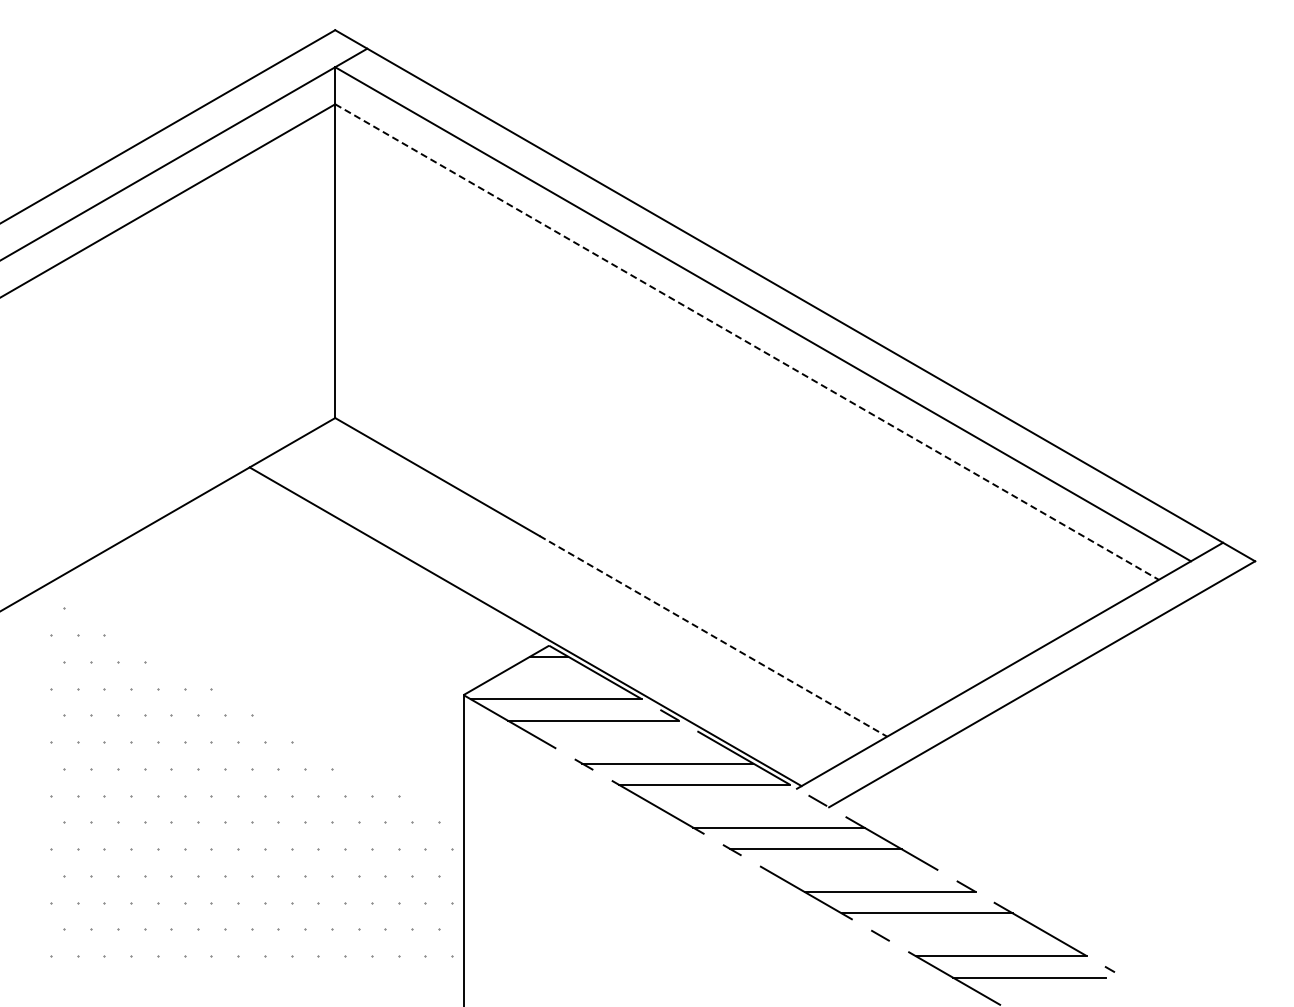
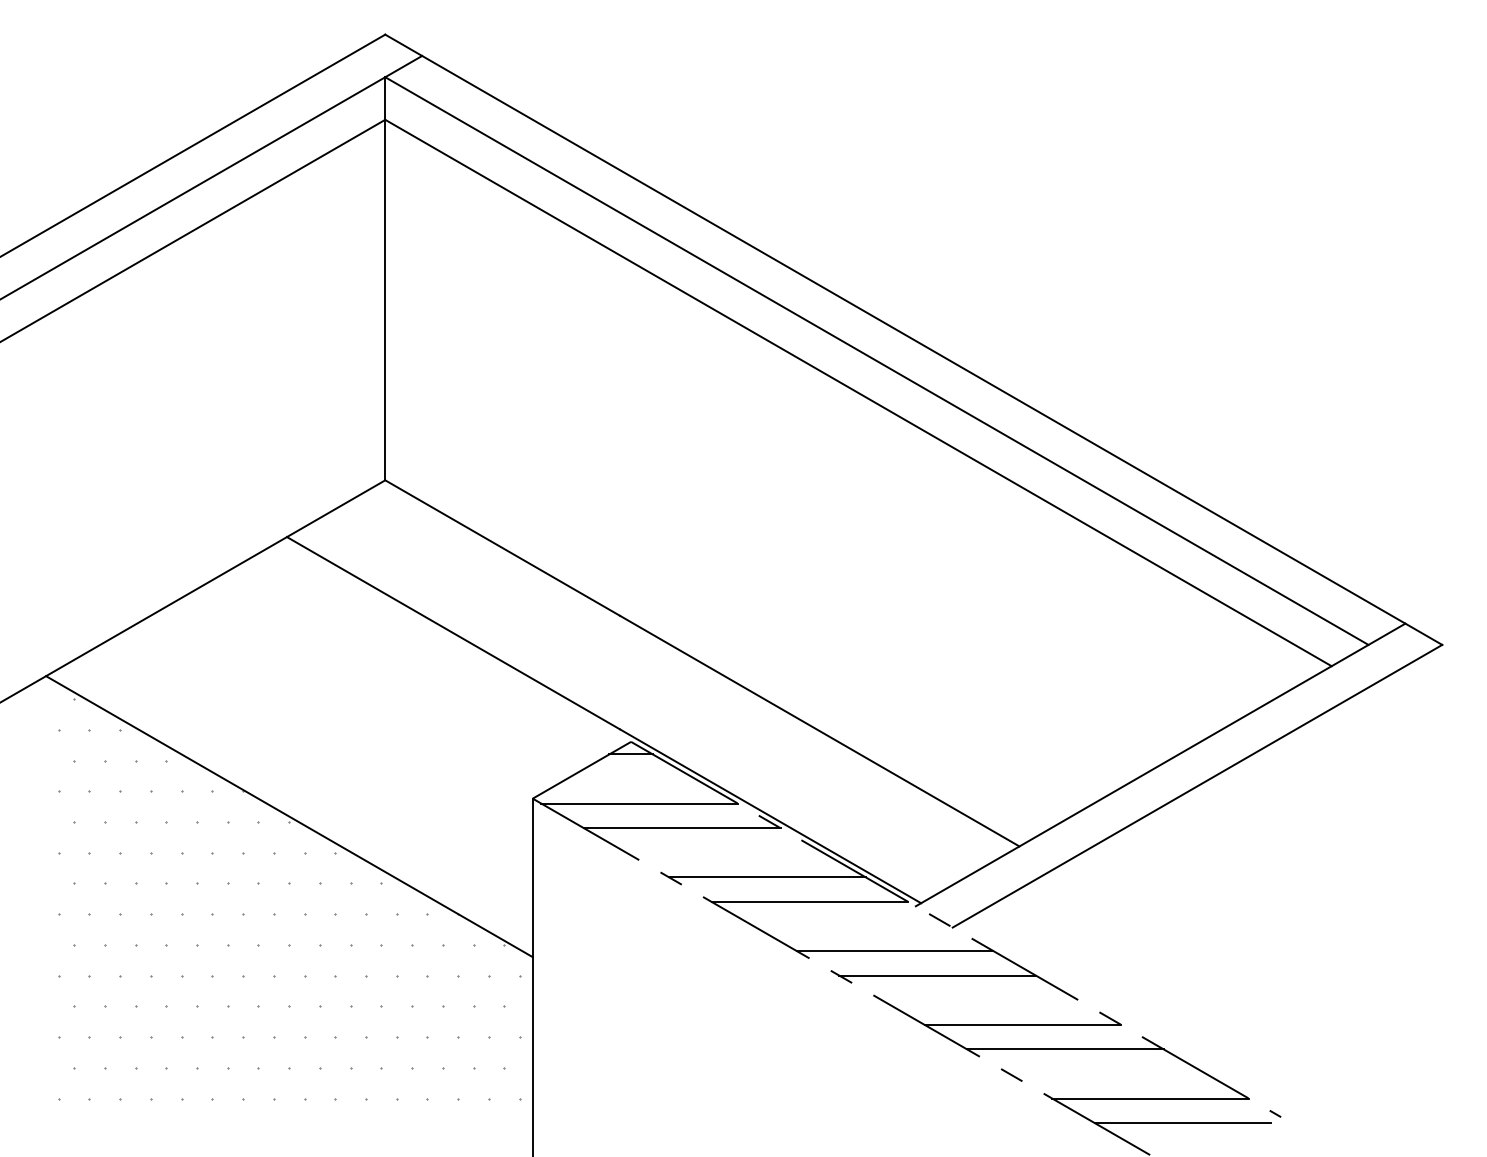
line: (747, 342) -> (858, 393), dashed -> solid
line: (713, 636) -> (819, 731), dashed -> solid
line: (251, 710) -> (289, 816), added

